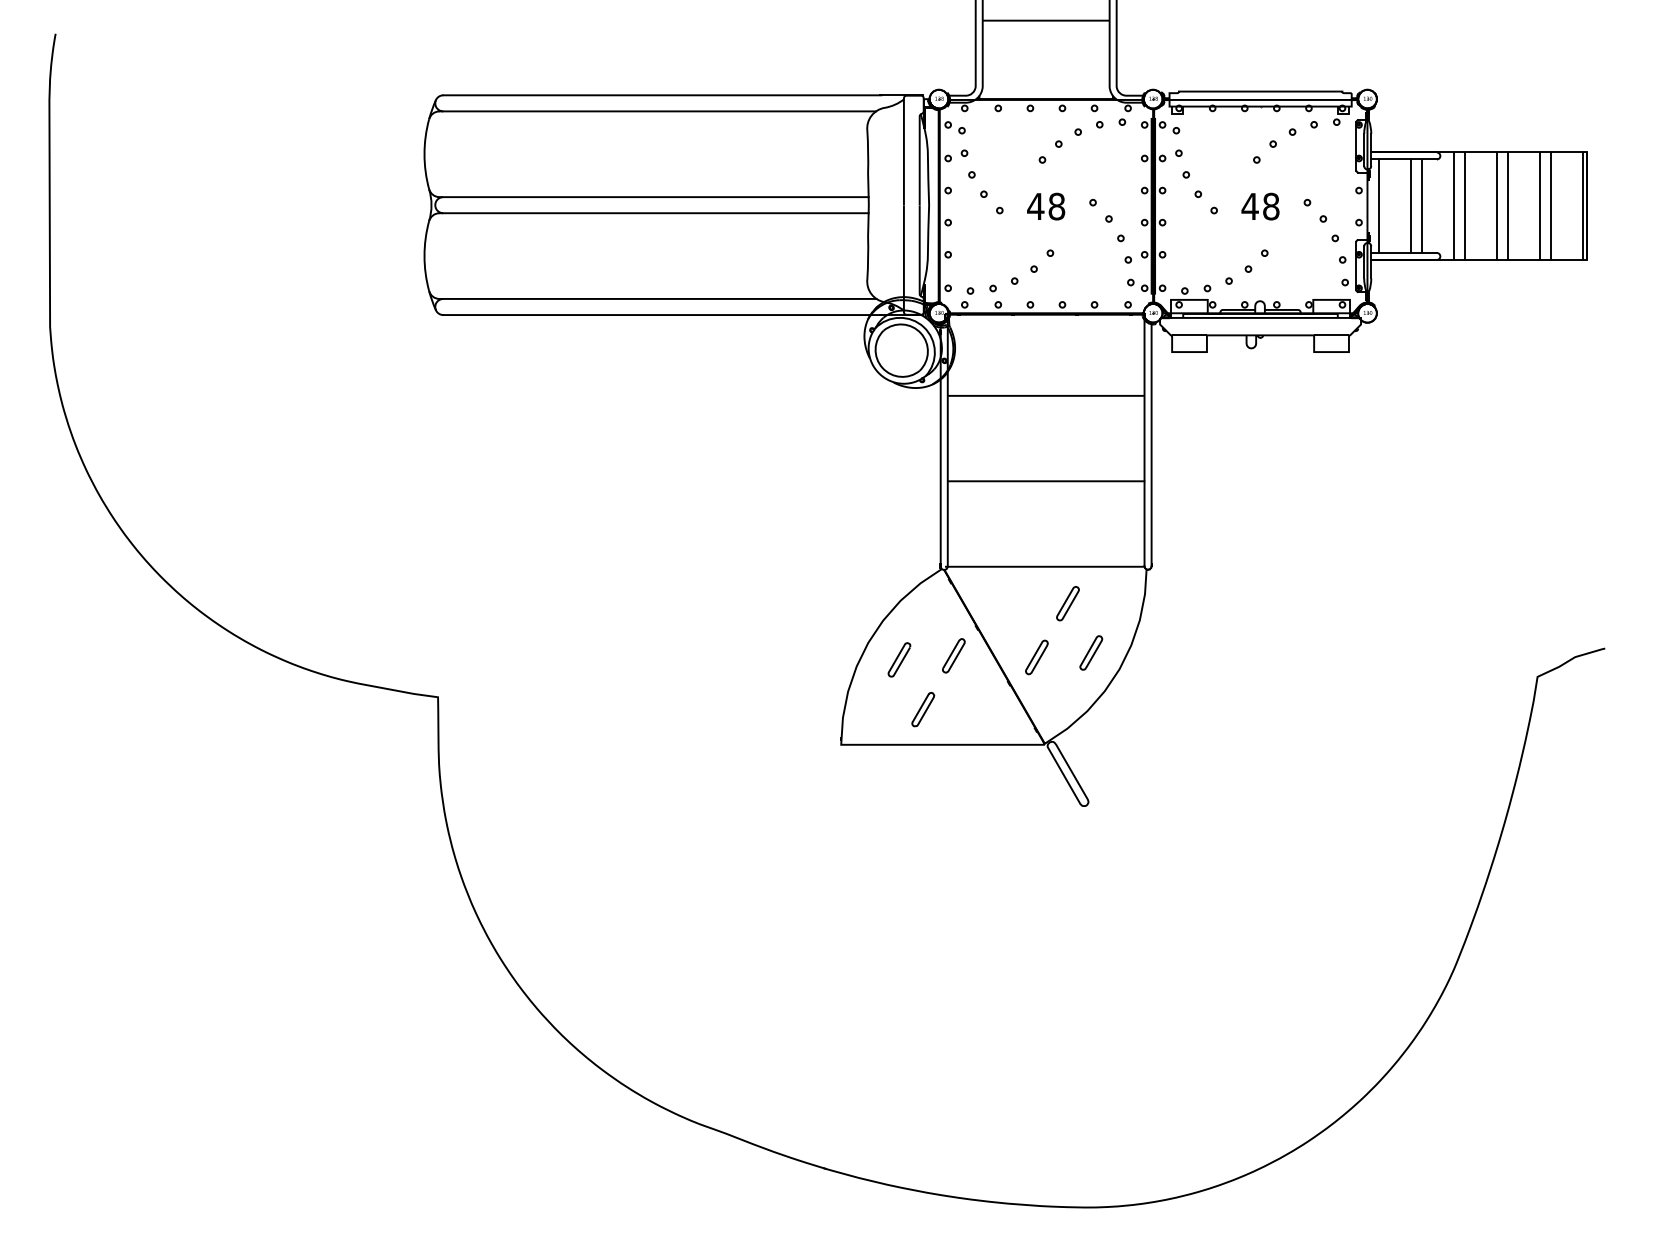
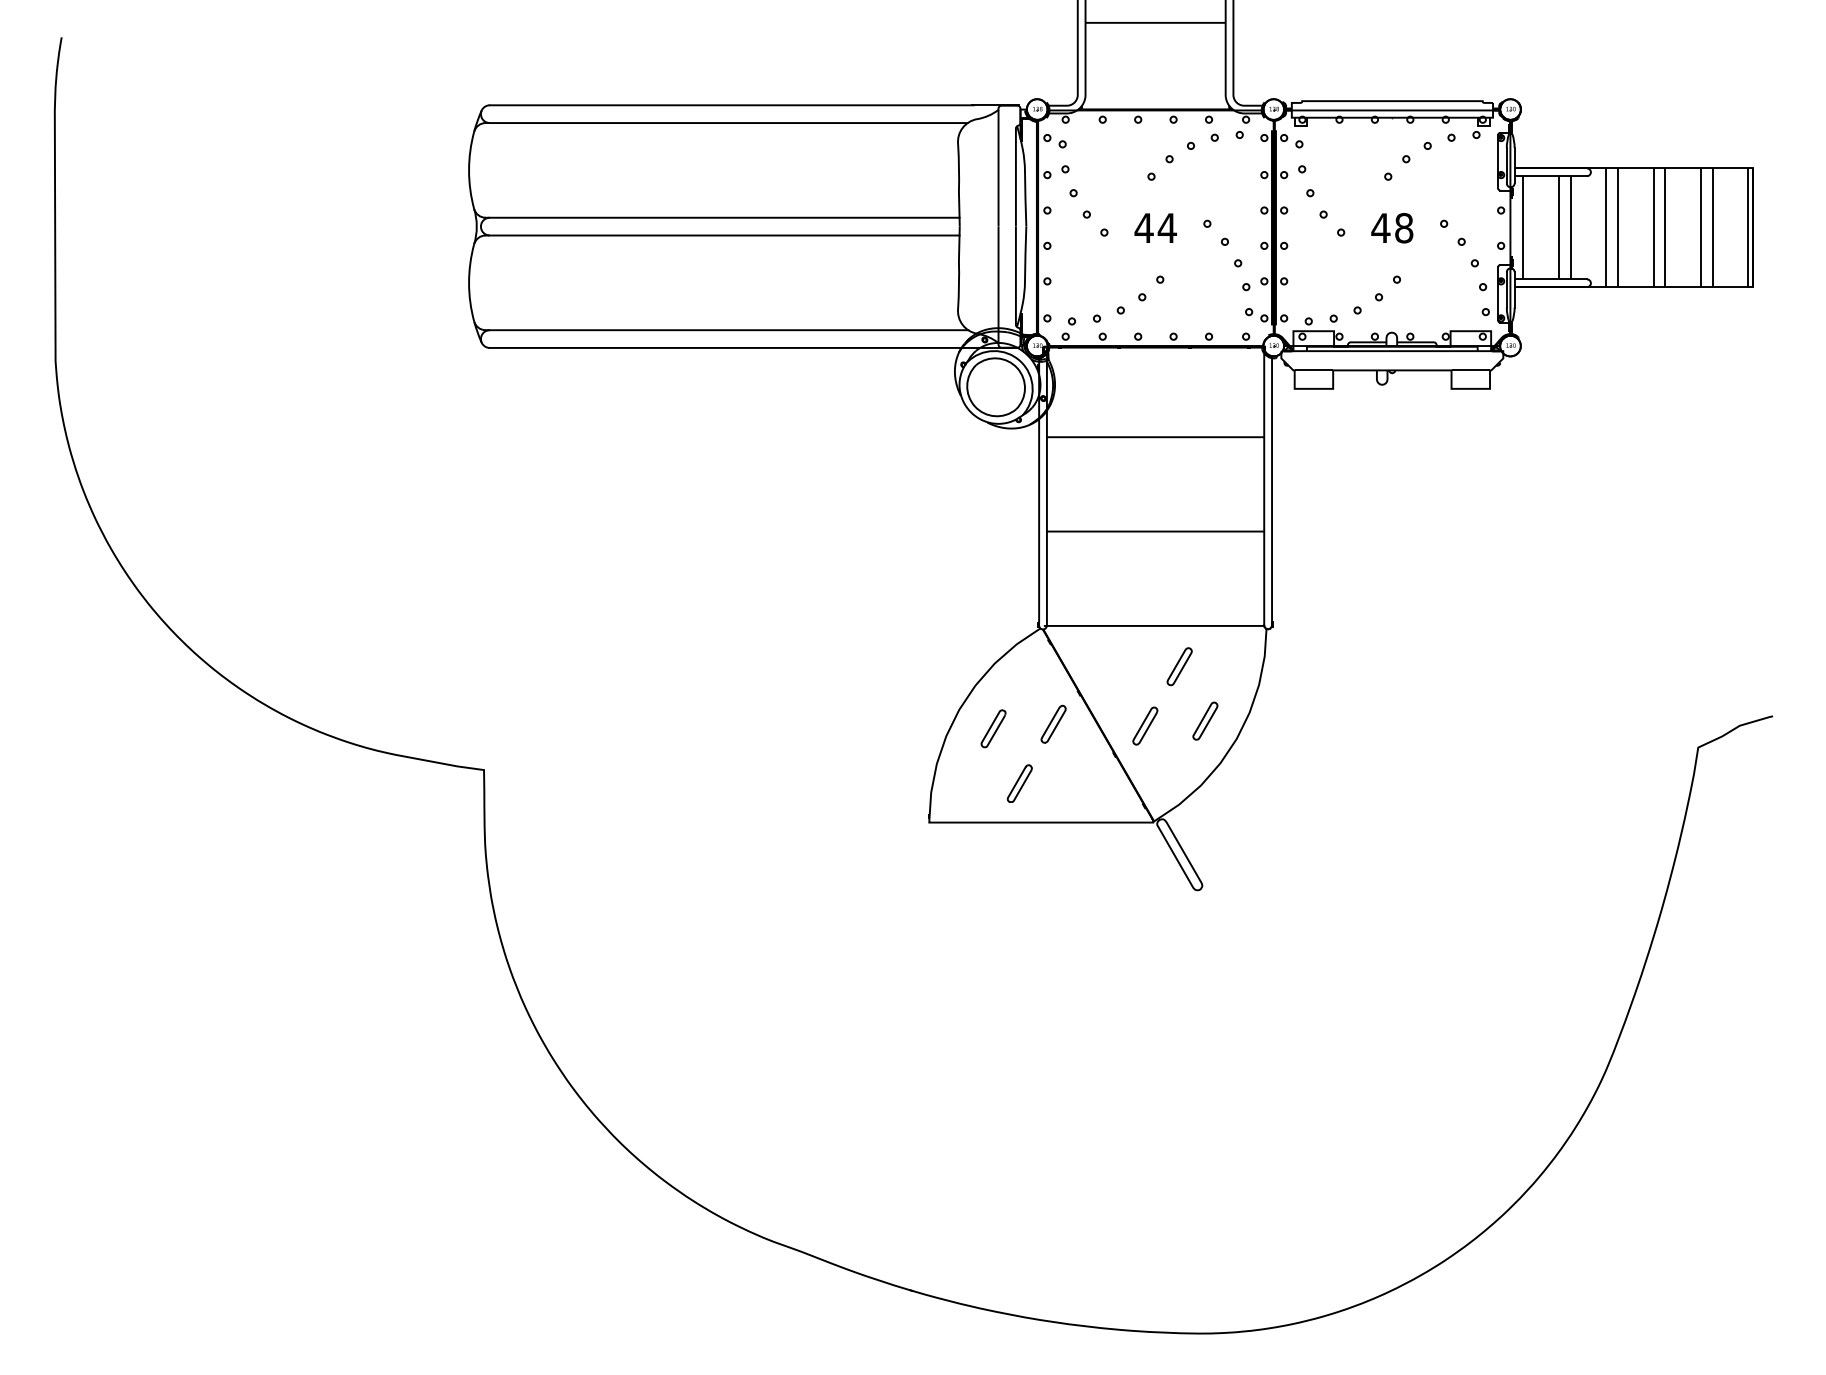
text: (1056, 206) -> (1167, 228), 48 -> 44

